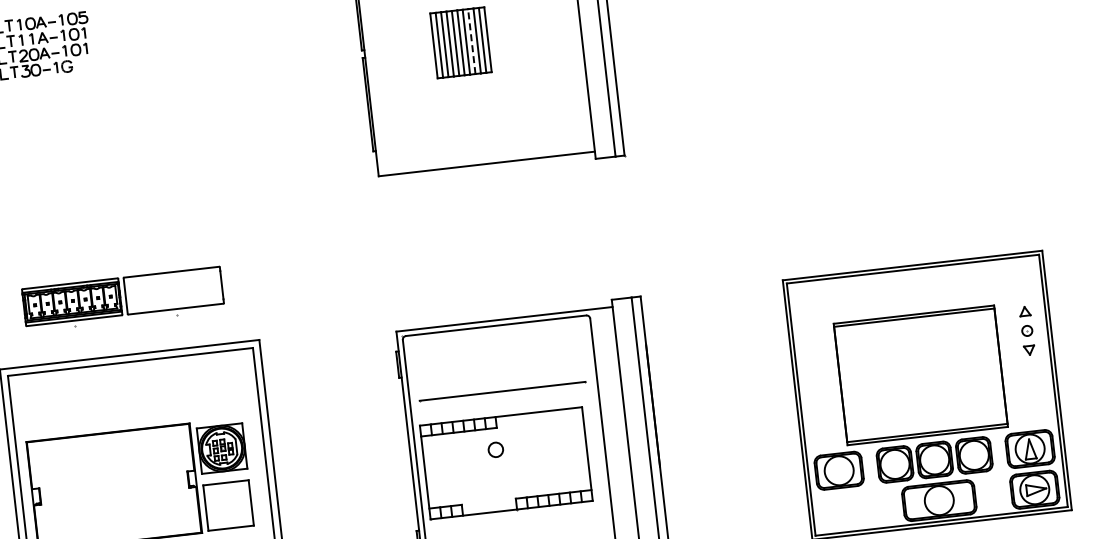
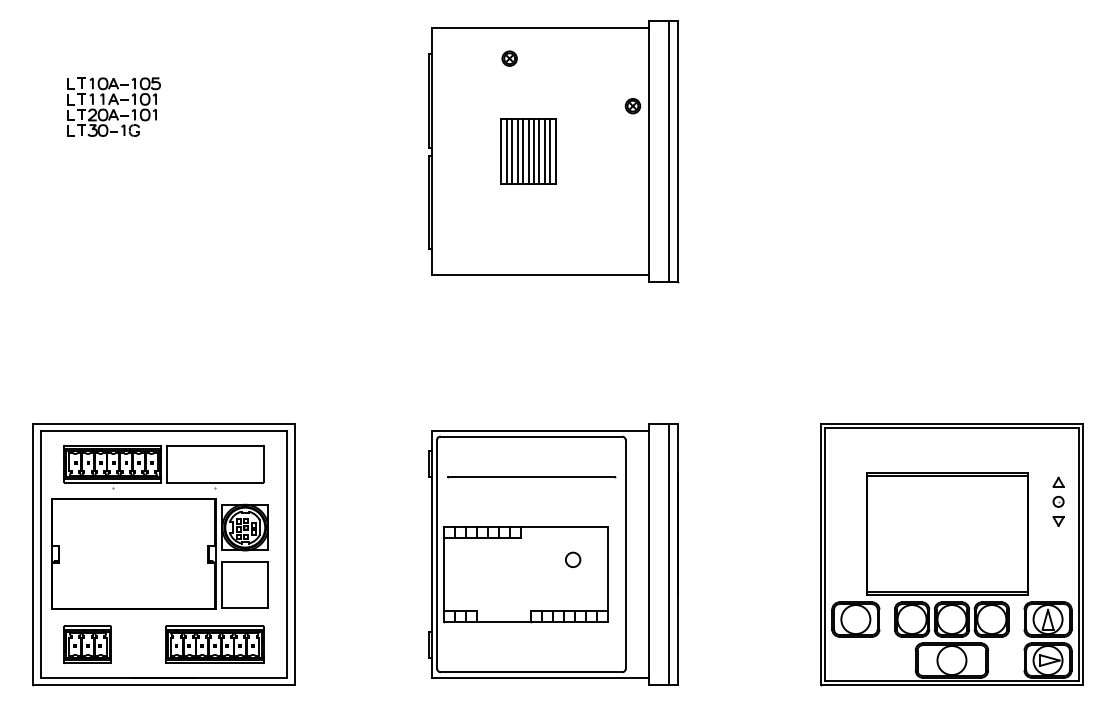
line: (471, 41) -> (539, 151), dashed -> solid
part: (122, 298) -> (163, 466), moved
line: (502, 392) -> (531, 477), moved
circle: (496, 449) -> (573, 559), moved

